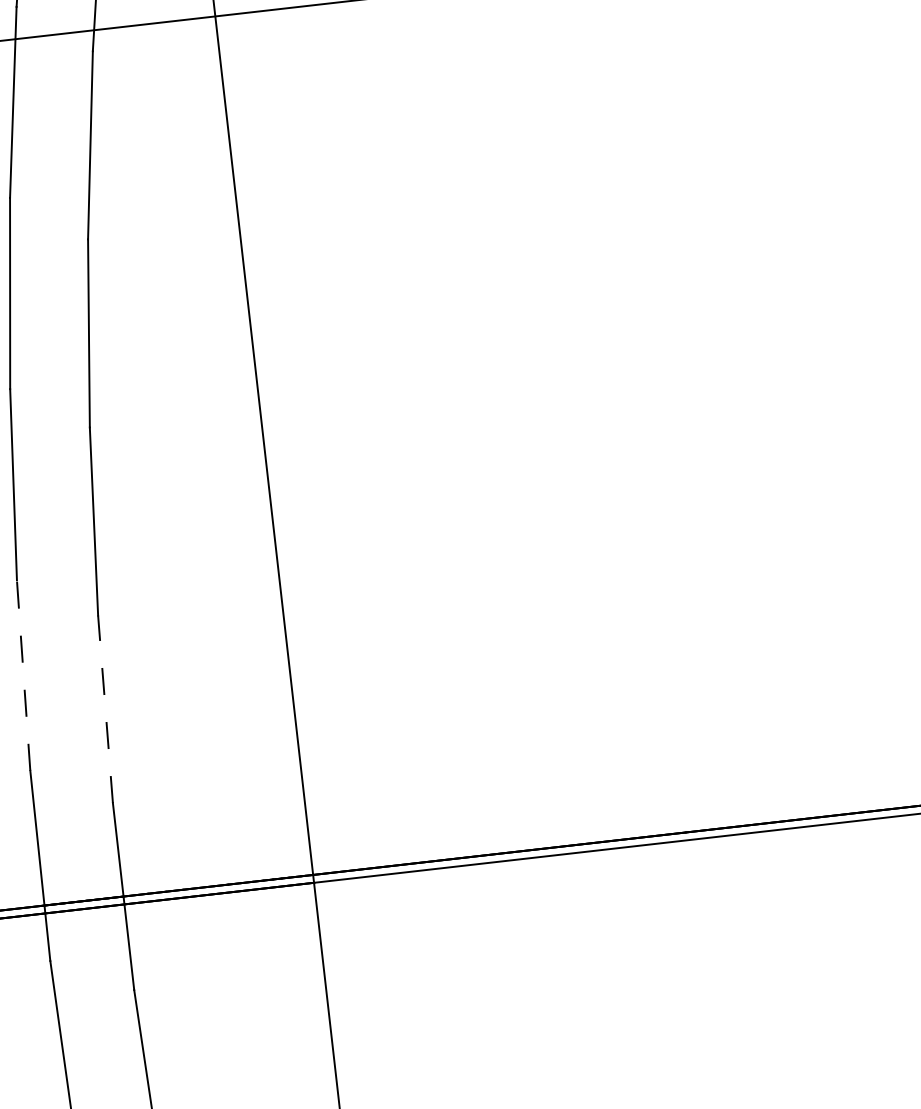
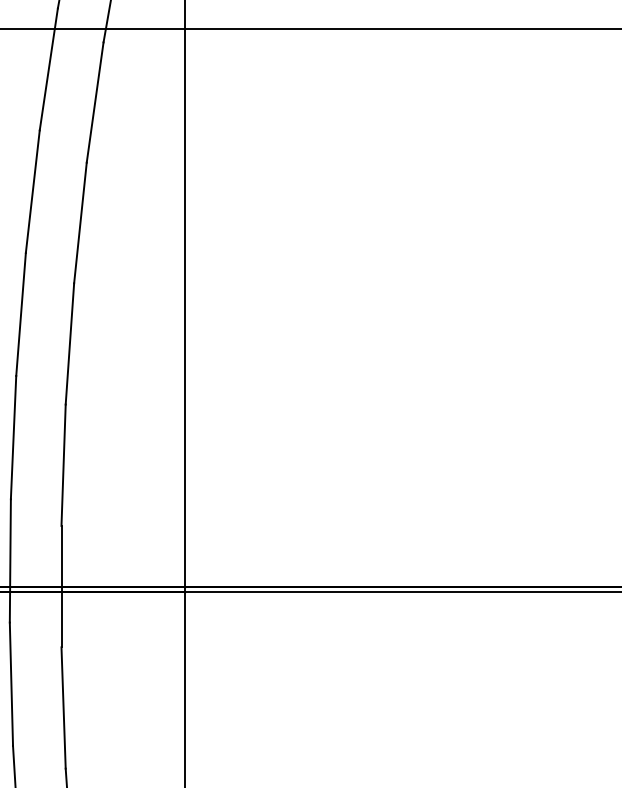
line: (23, 675) -> (13, 437), dashed -> solid
line: (105, 709) -> (63, 465), dashed -> solid

